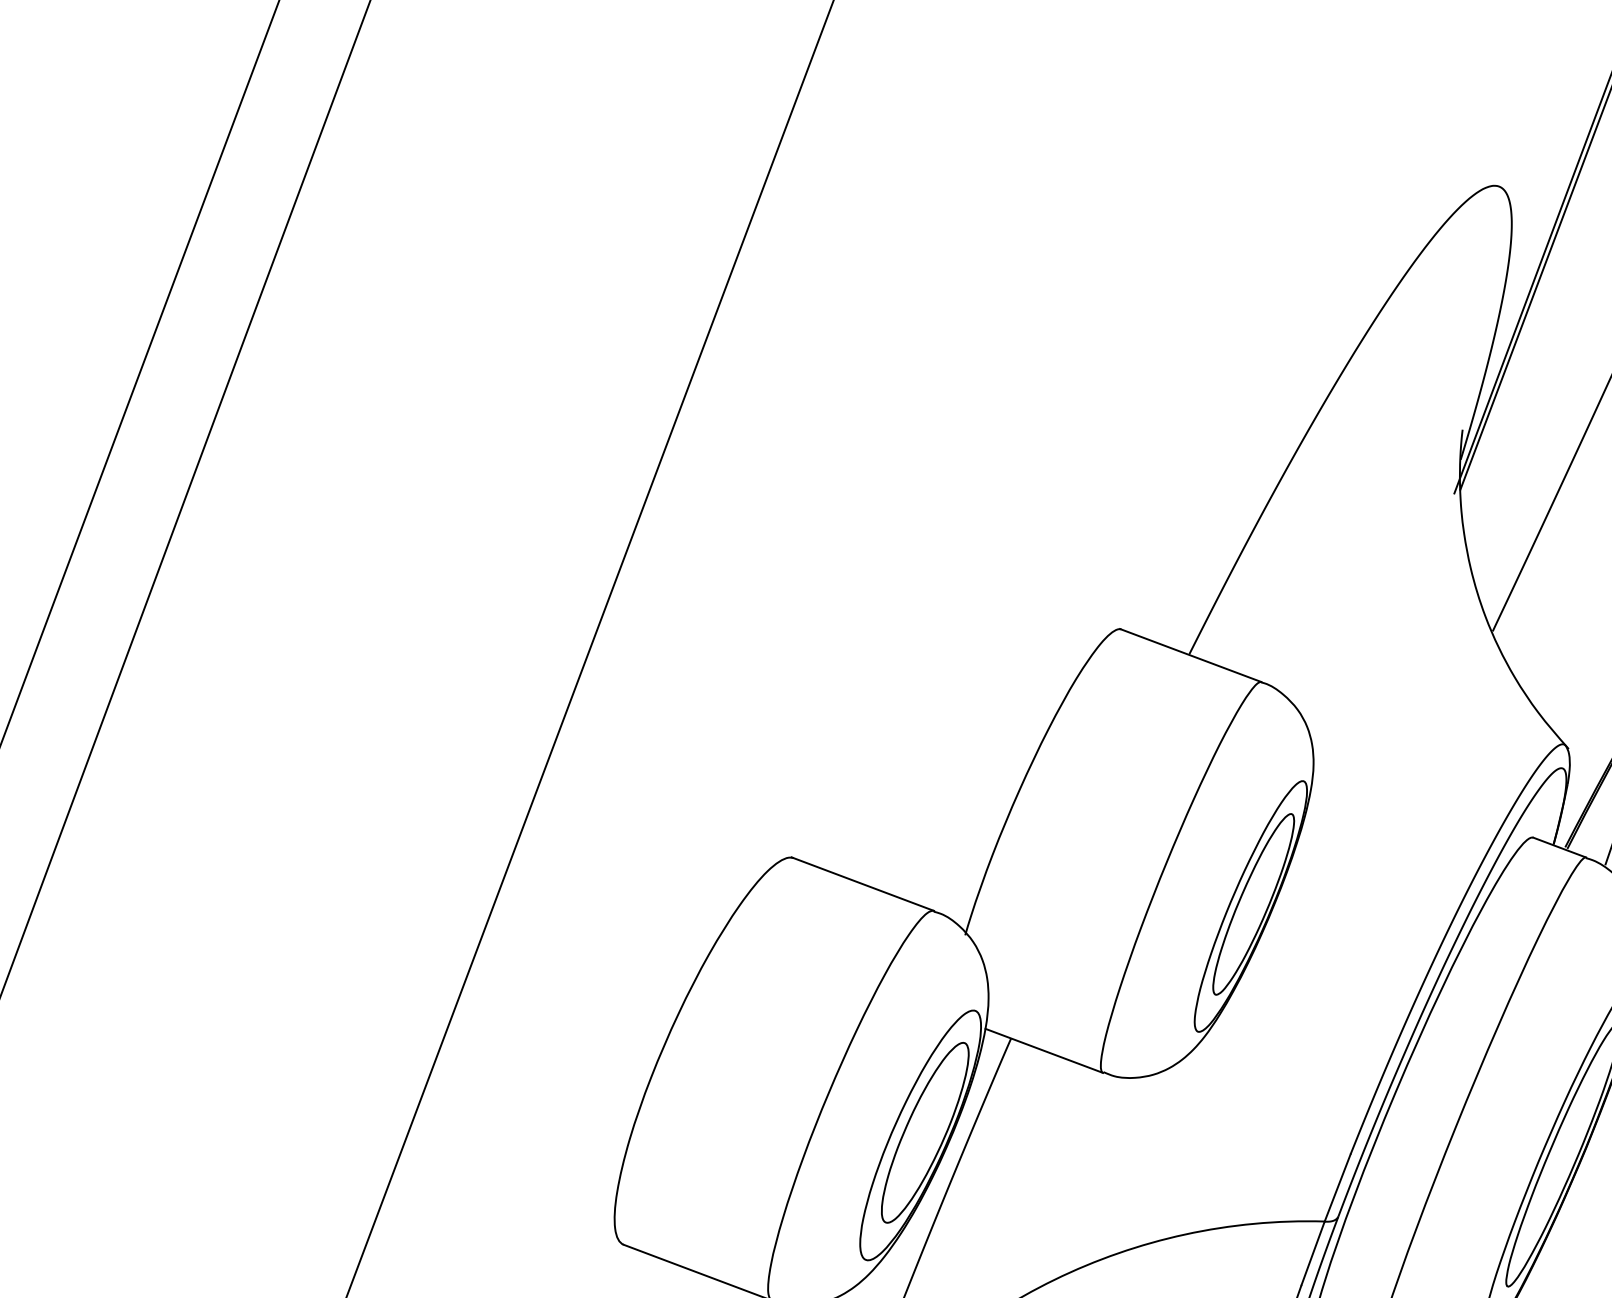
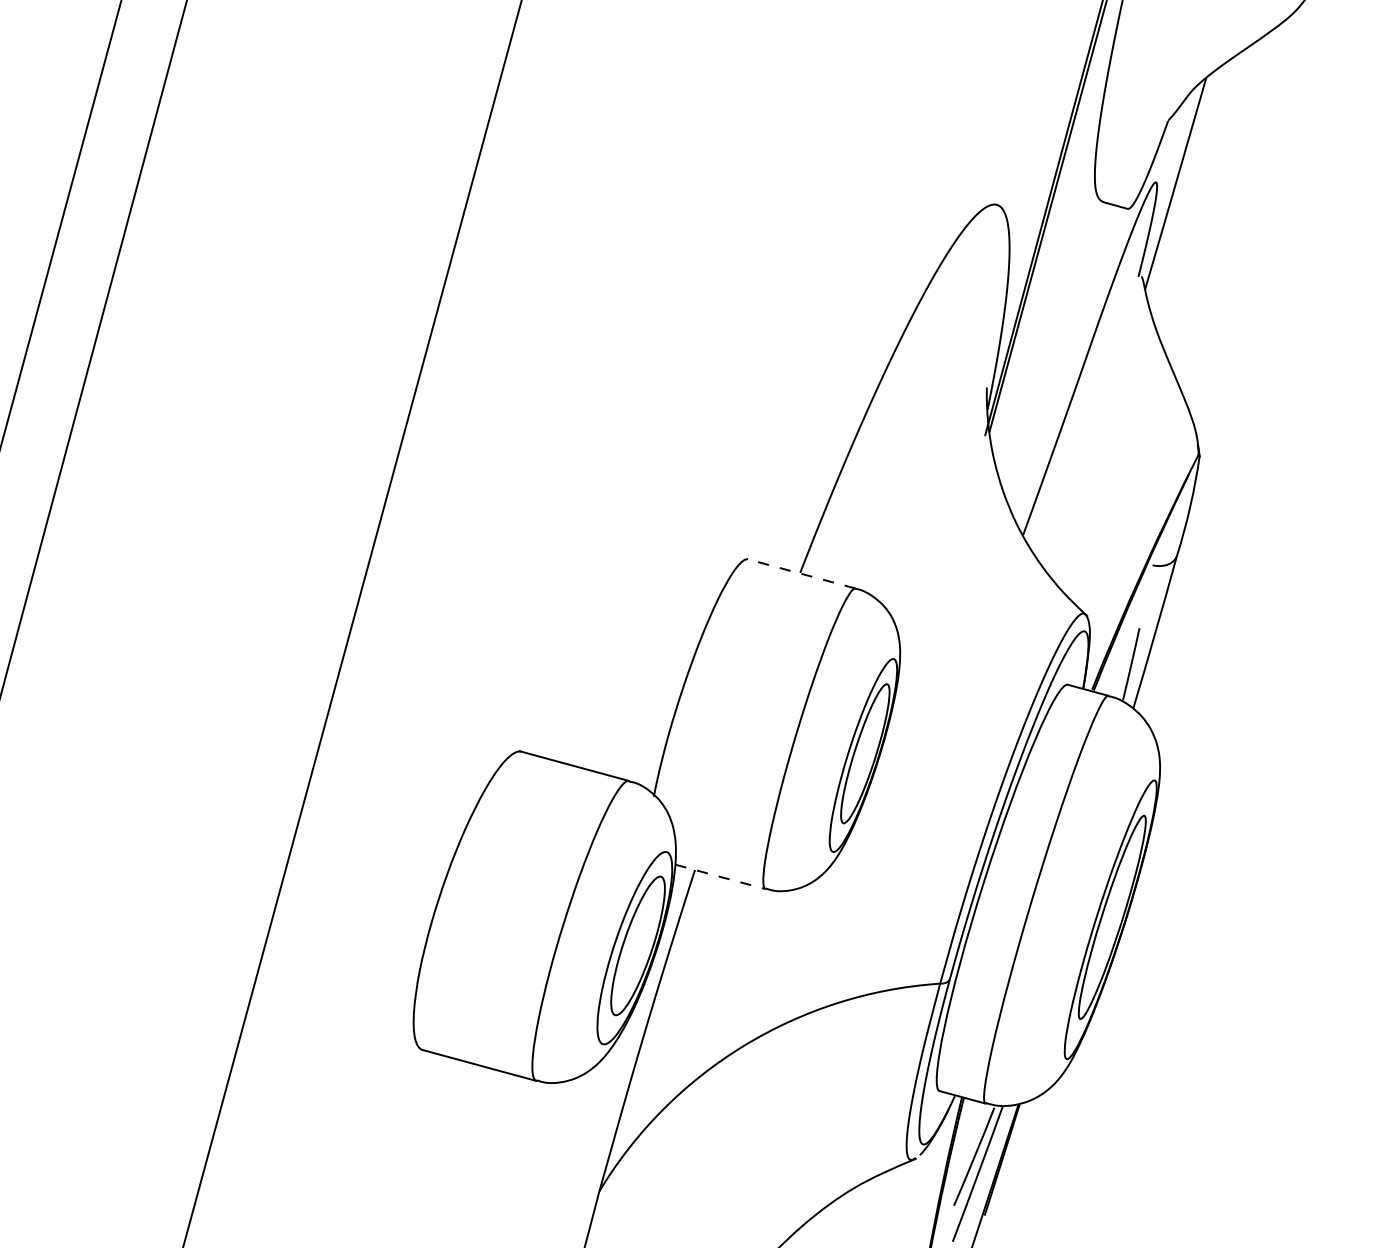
line: (1189, 654) -> (800, 573), solid -> dashed
line: (1044, 1050) -> (720, 876), solid -> dashed

